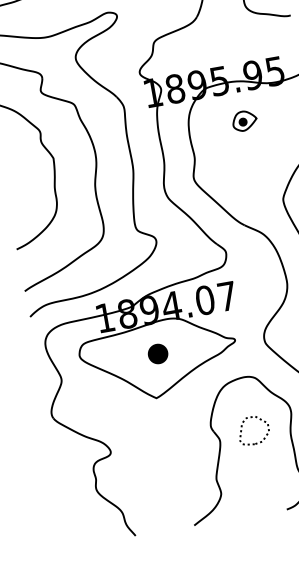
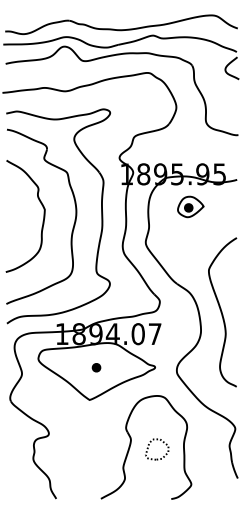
part: (244, 120) -> (190, 206), size x1.43
part: (157, 353) -> (96, 367), size x0.62
part: (260, 421) -> (163, 443), moved

